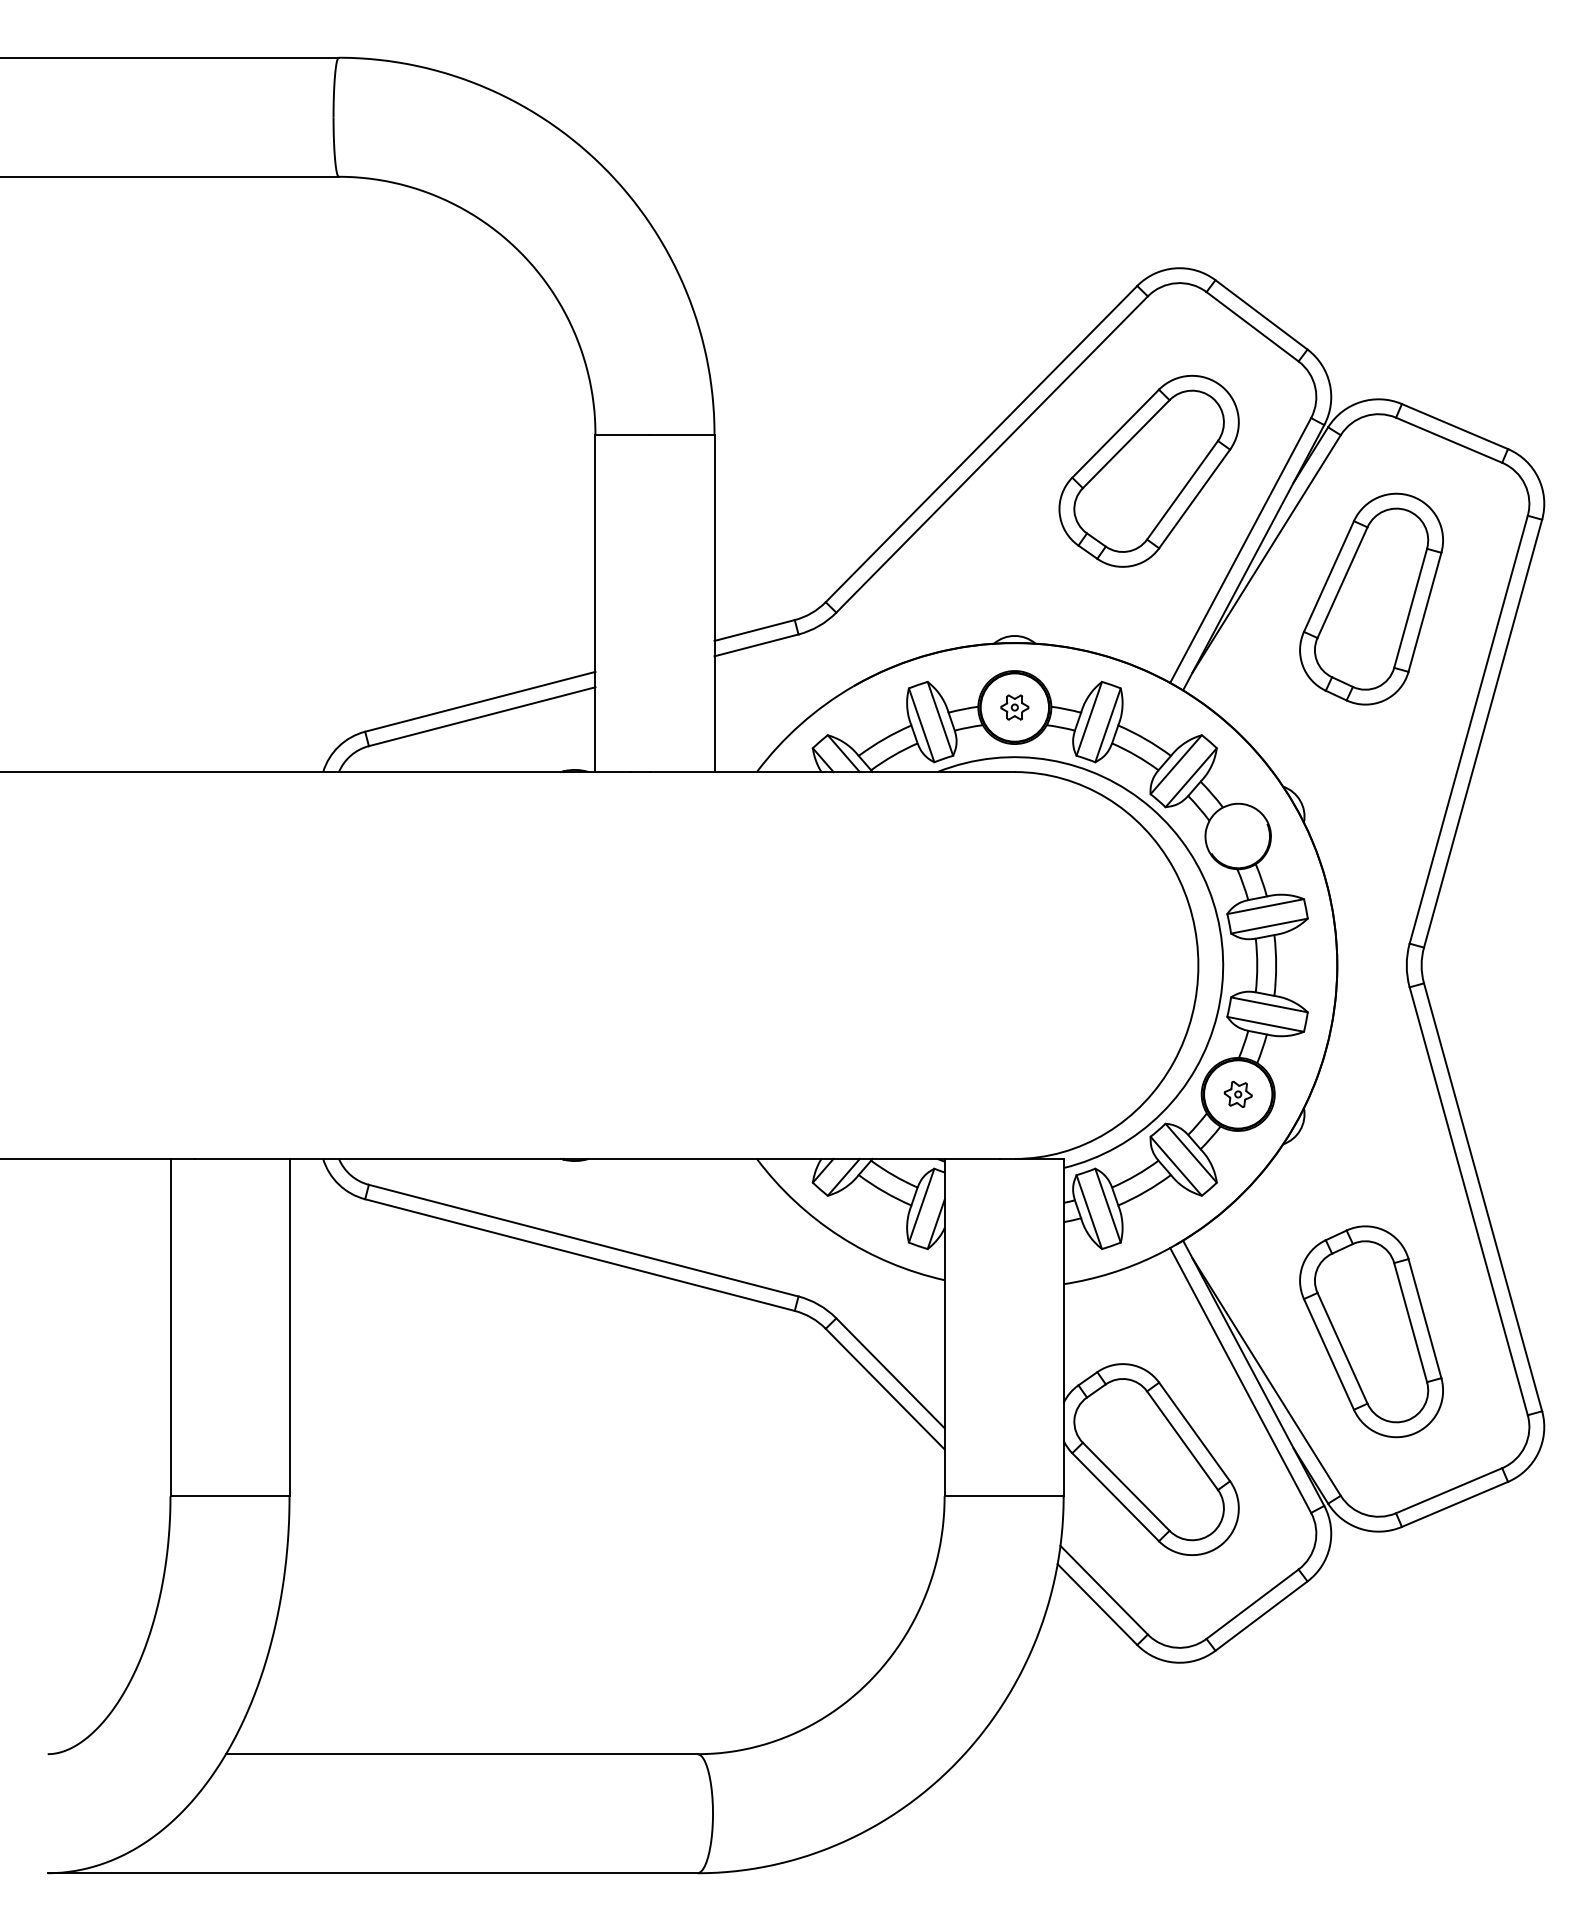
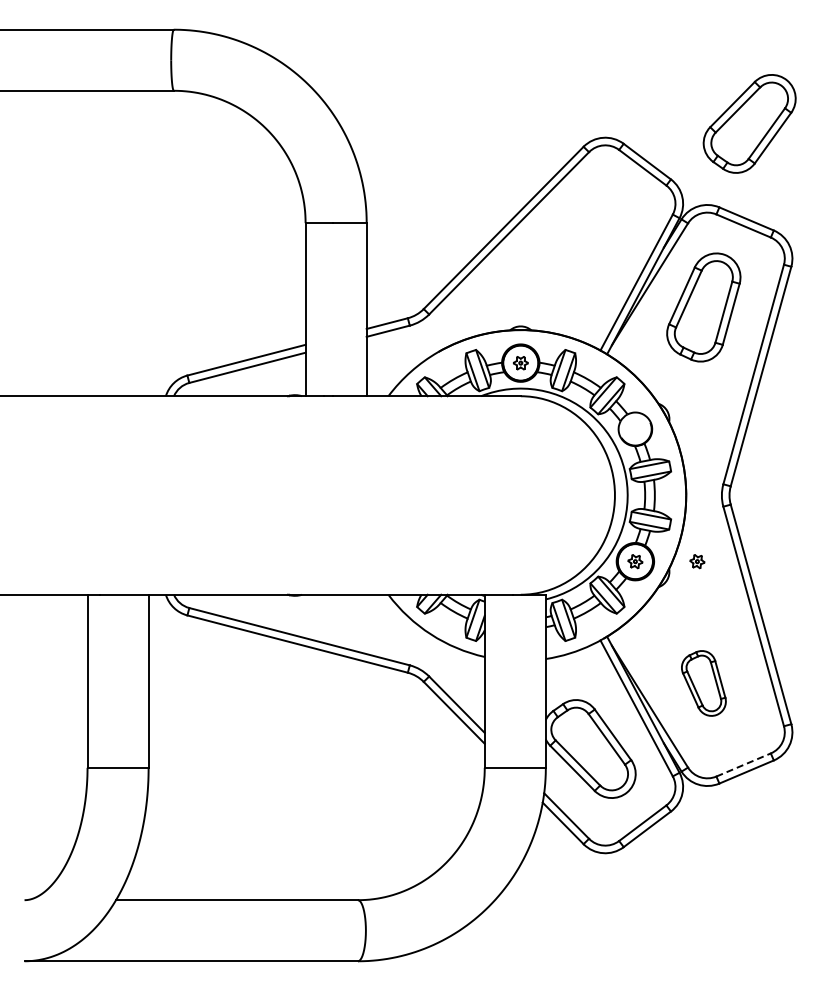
part: (1148, 470) -> (749, 123), moved
part: (1359, 1094) -> (697, 561), added
part: (1370, 1331) -> (703, 683), size x0.6
line: (1448, 1489) -> (743, 764), solid -> dashed

